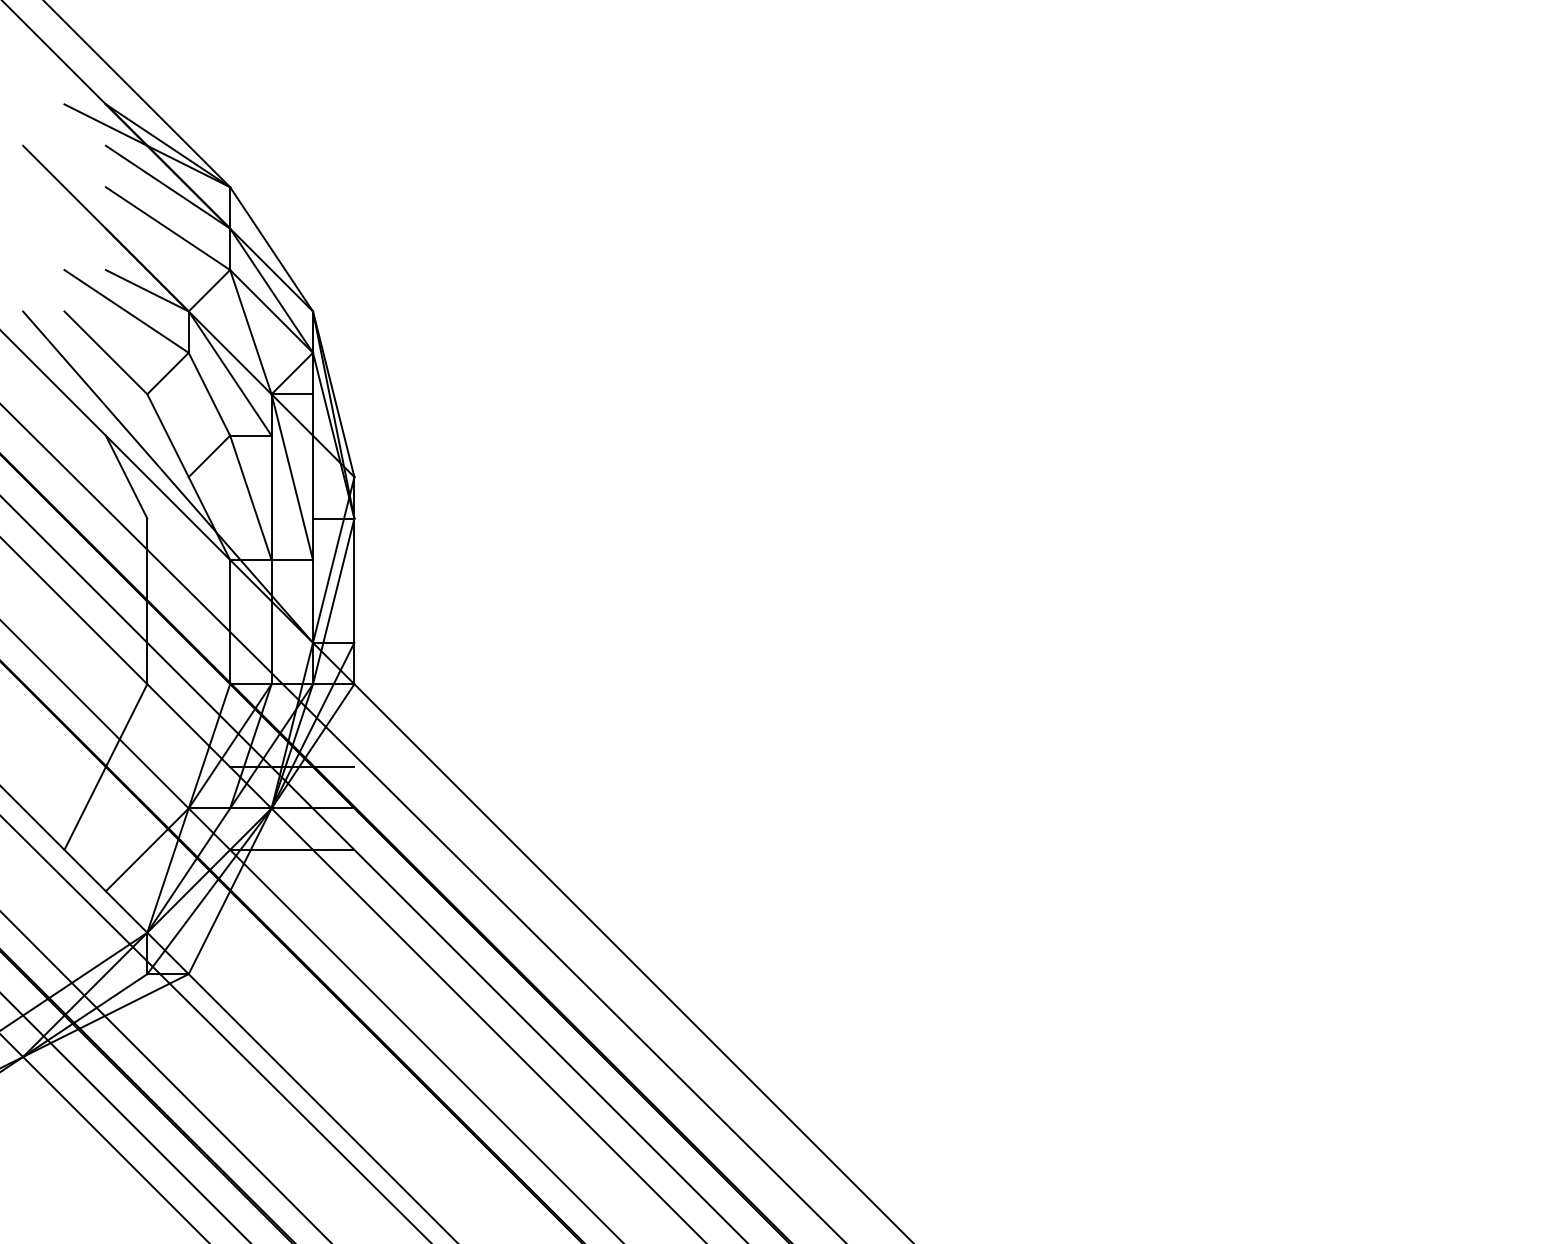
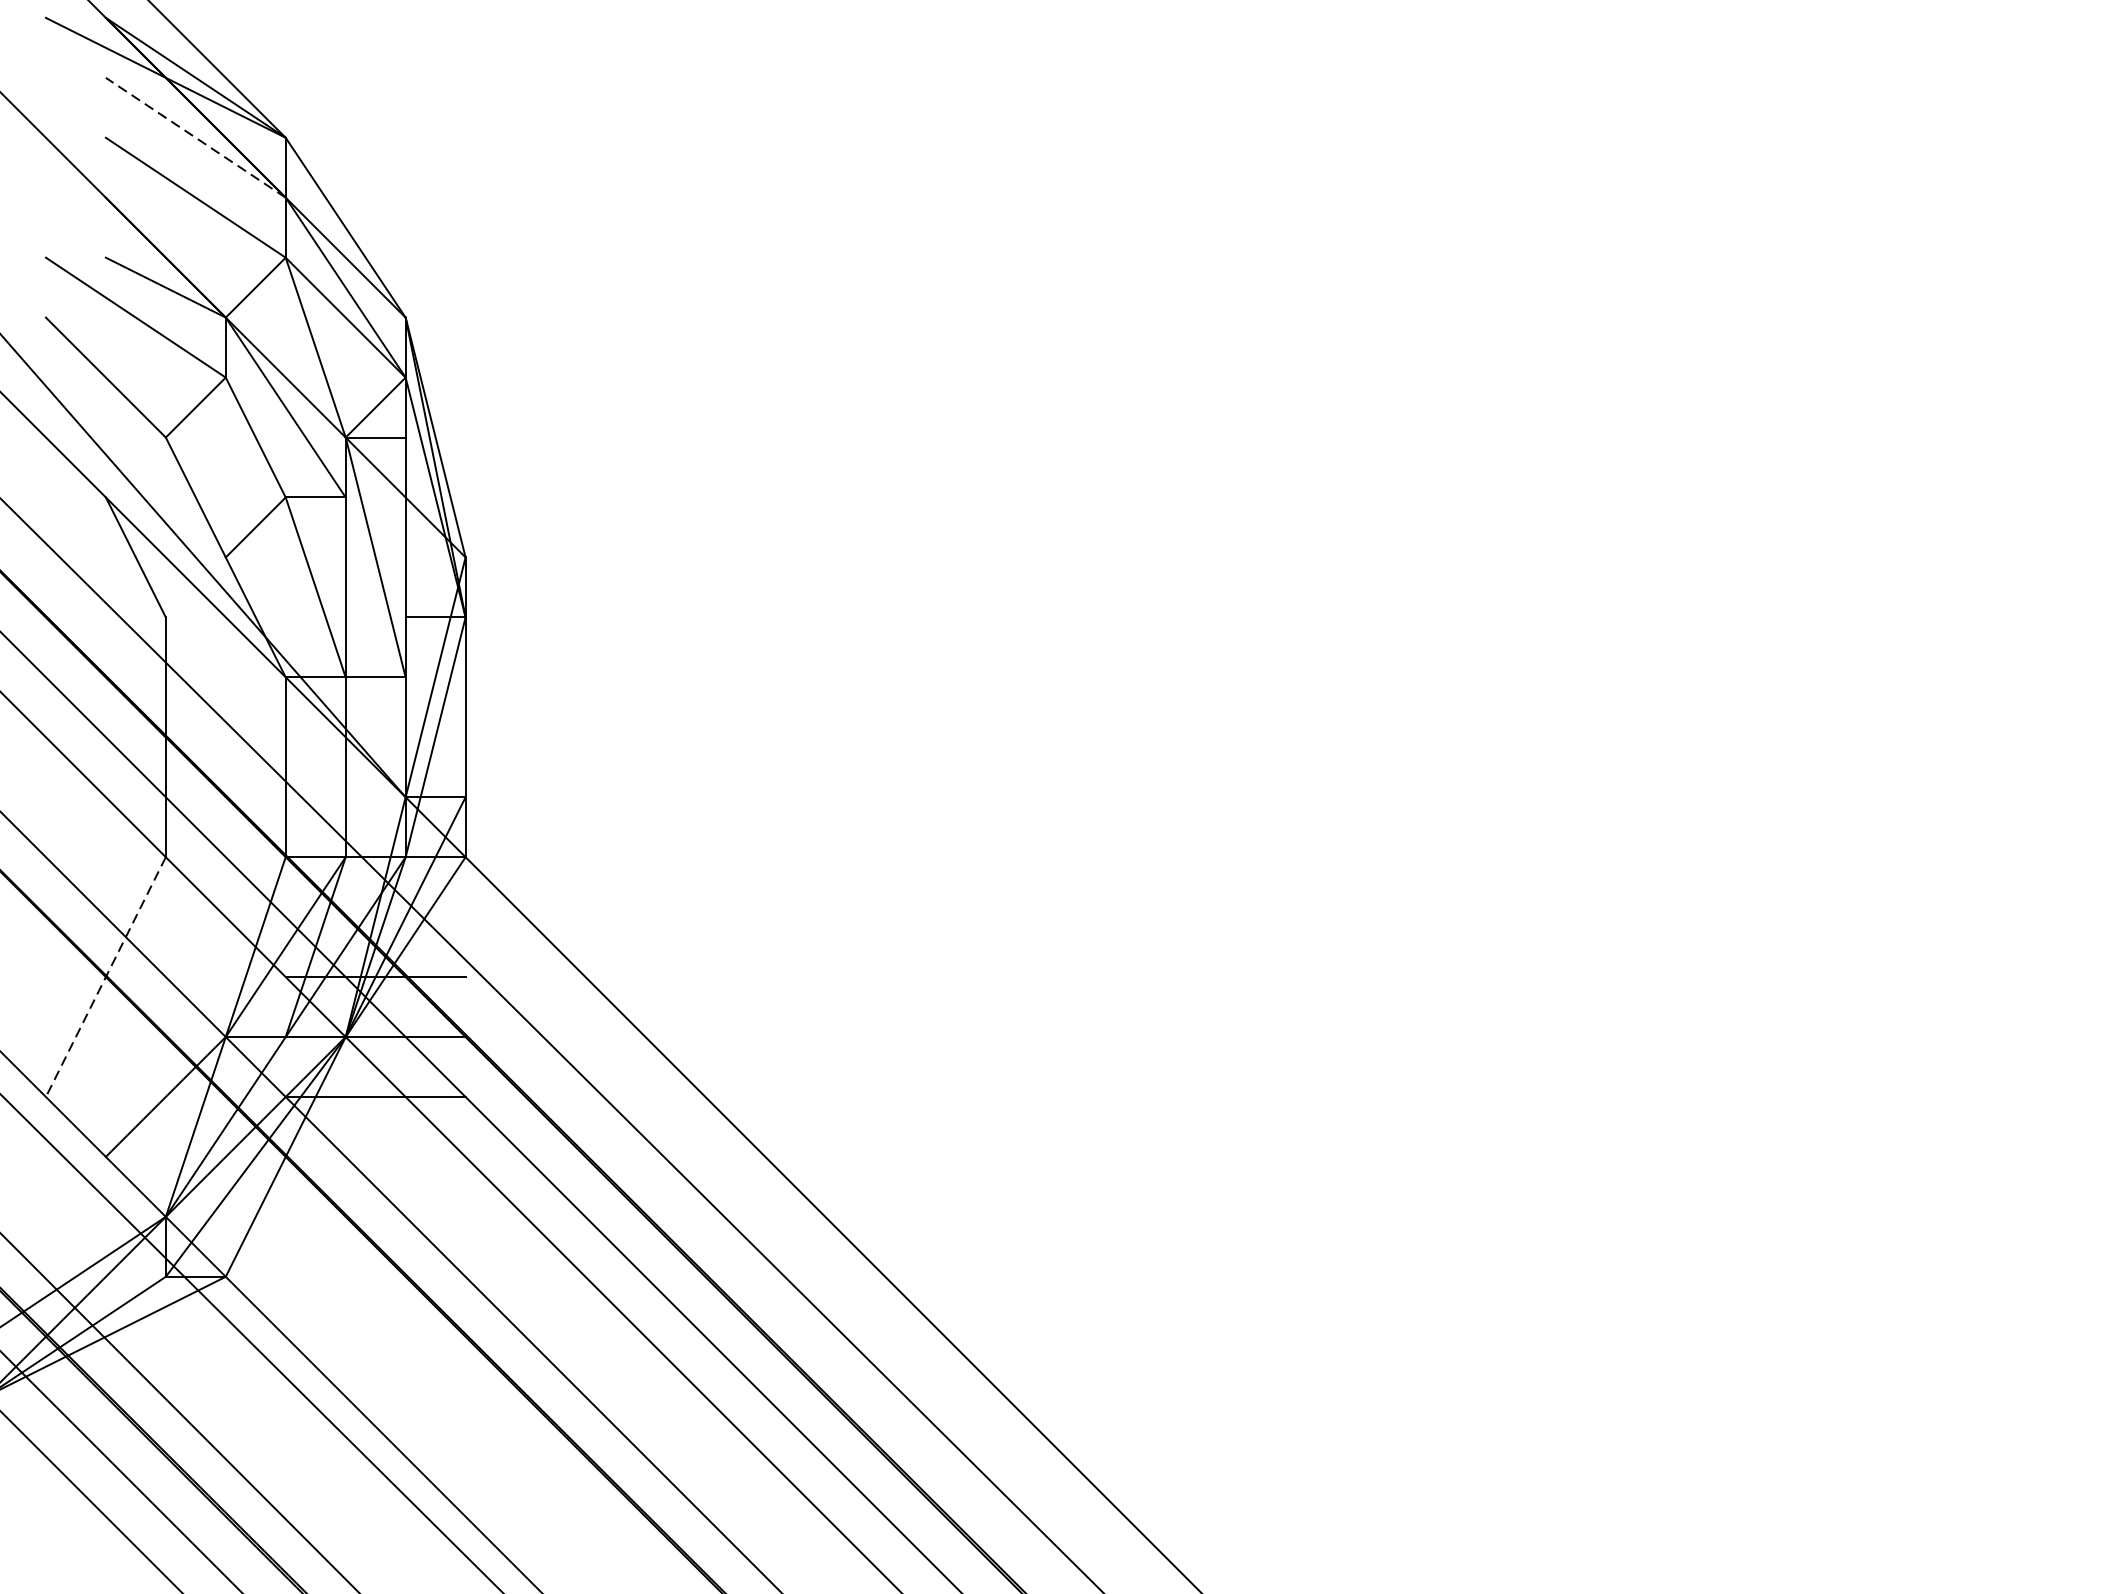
line: (168, 187) -> (196, 138), solid -> dashed
line: (105, 767) -> (105, 977), solid -> dashed

